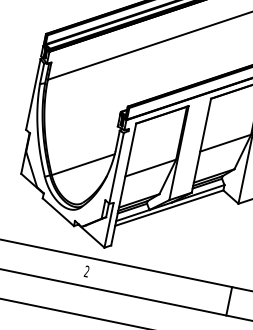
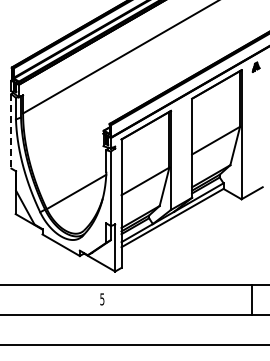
line: (33, 94) -> (11, 131), solid -> dashed
text: (87, 271) -> (102, 299), 2 -> 5

